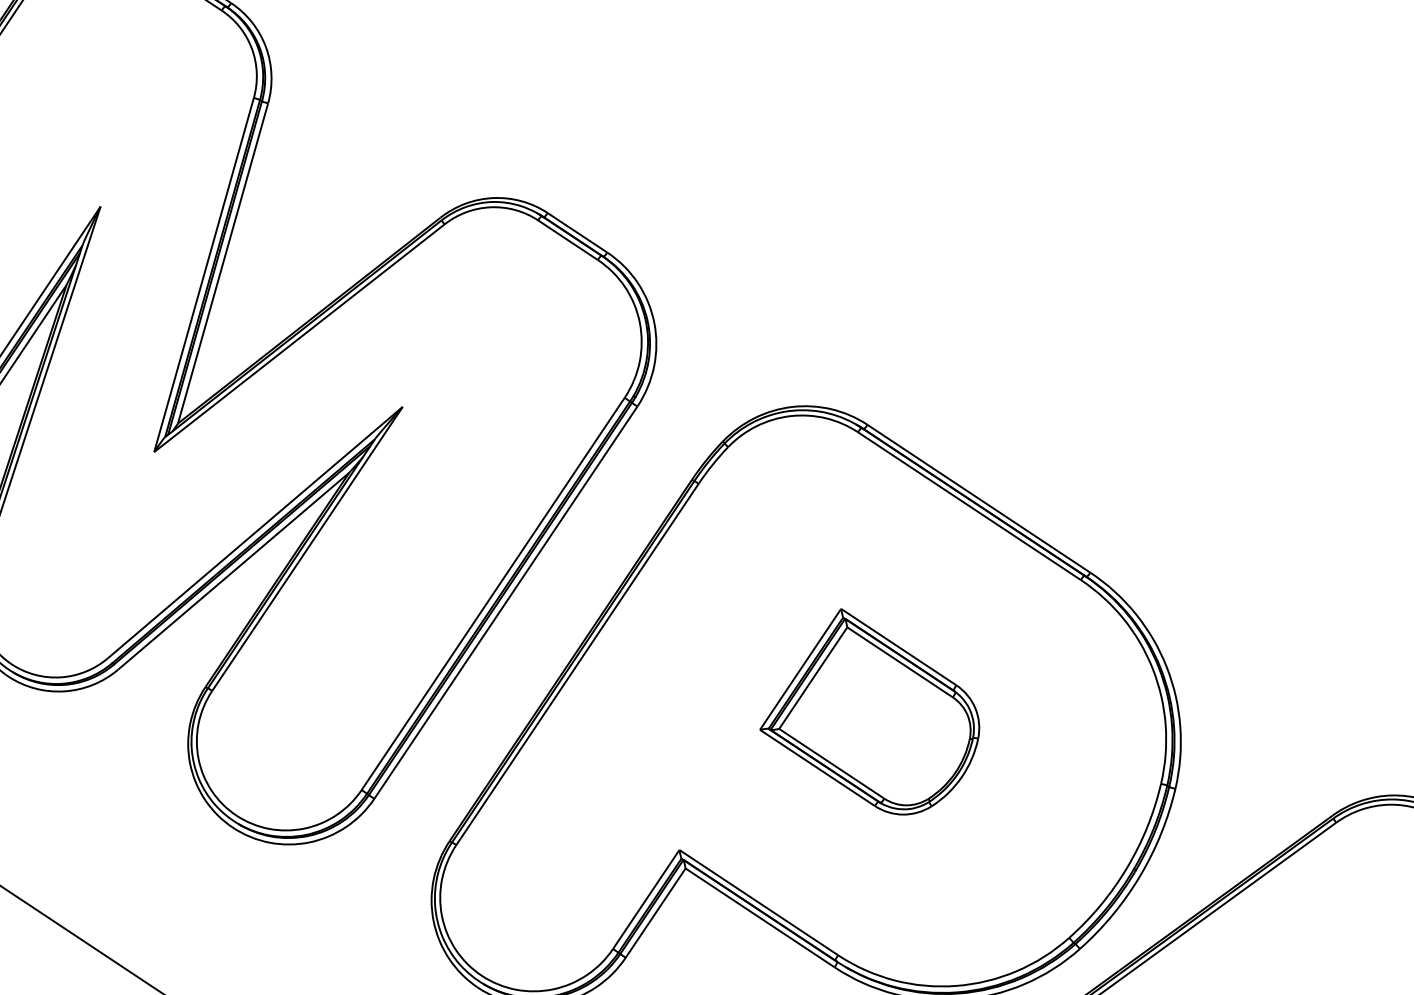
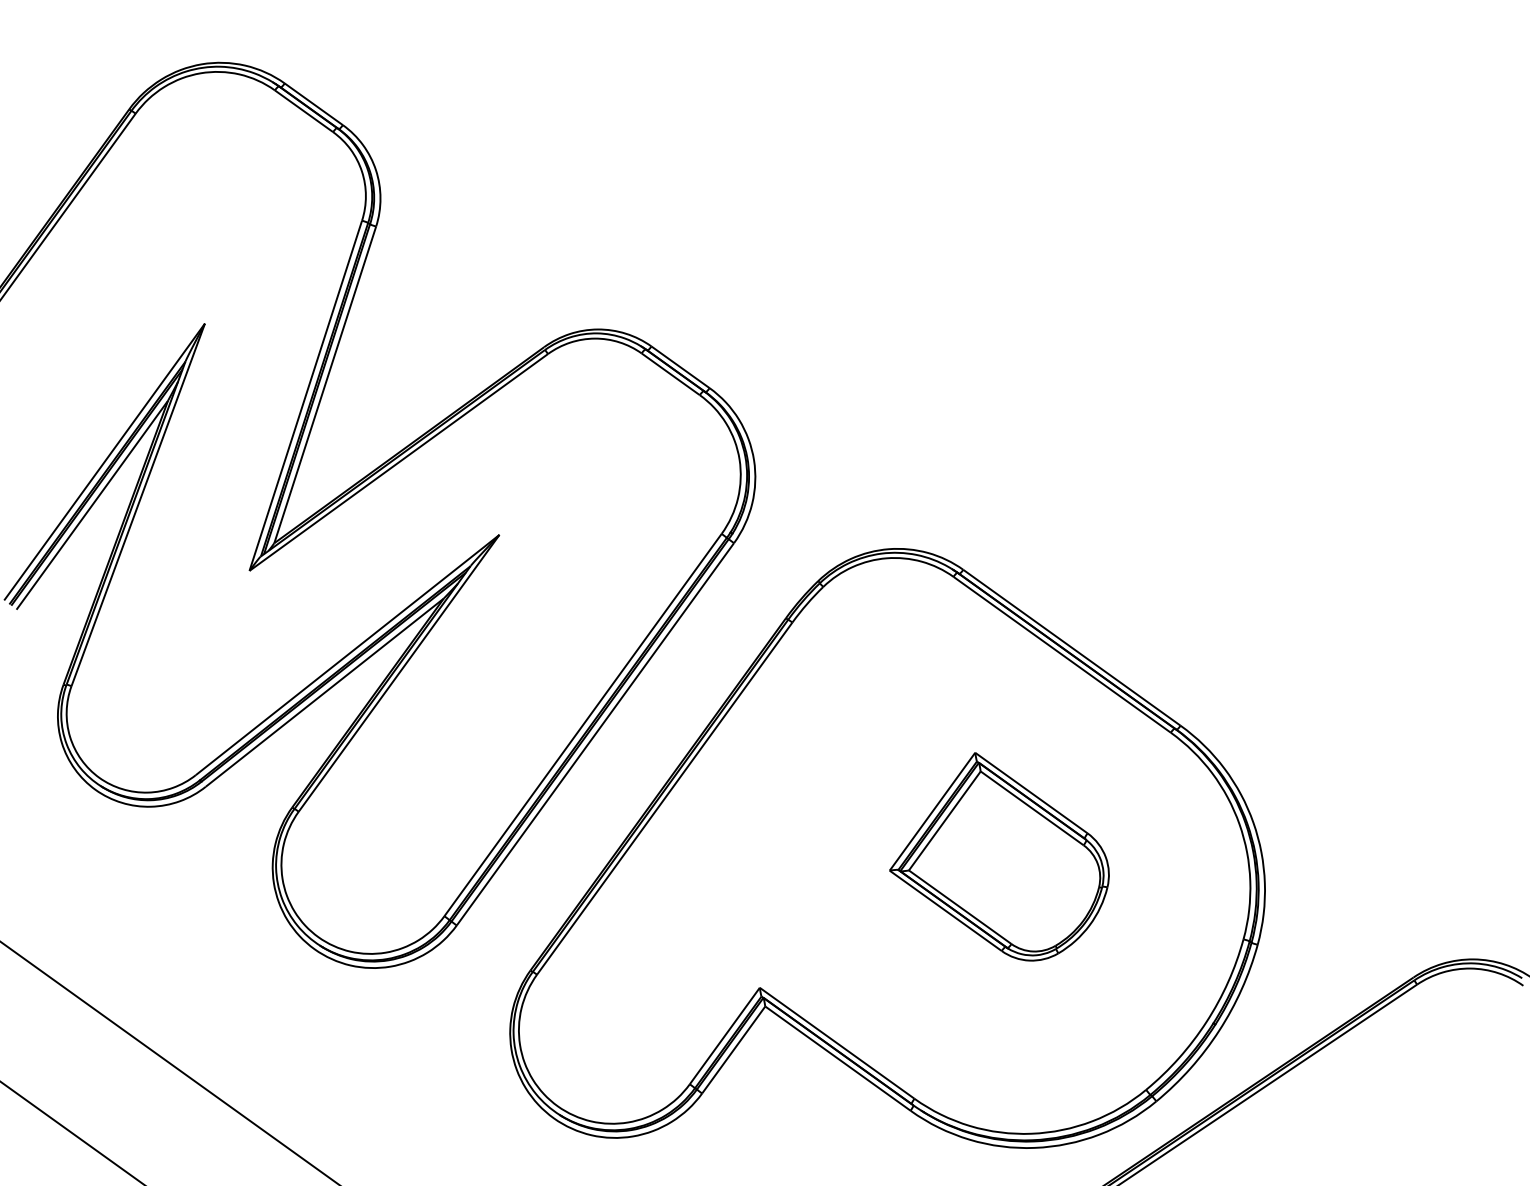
part: (869, 711) -> (999, 856), moved

